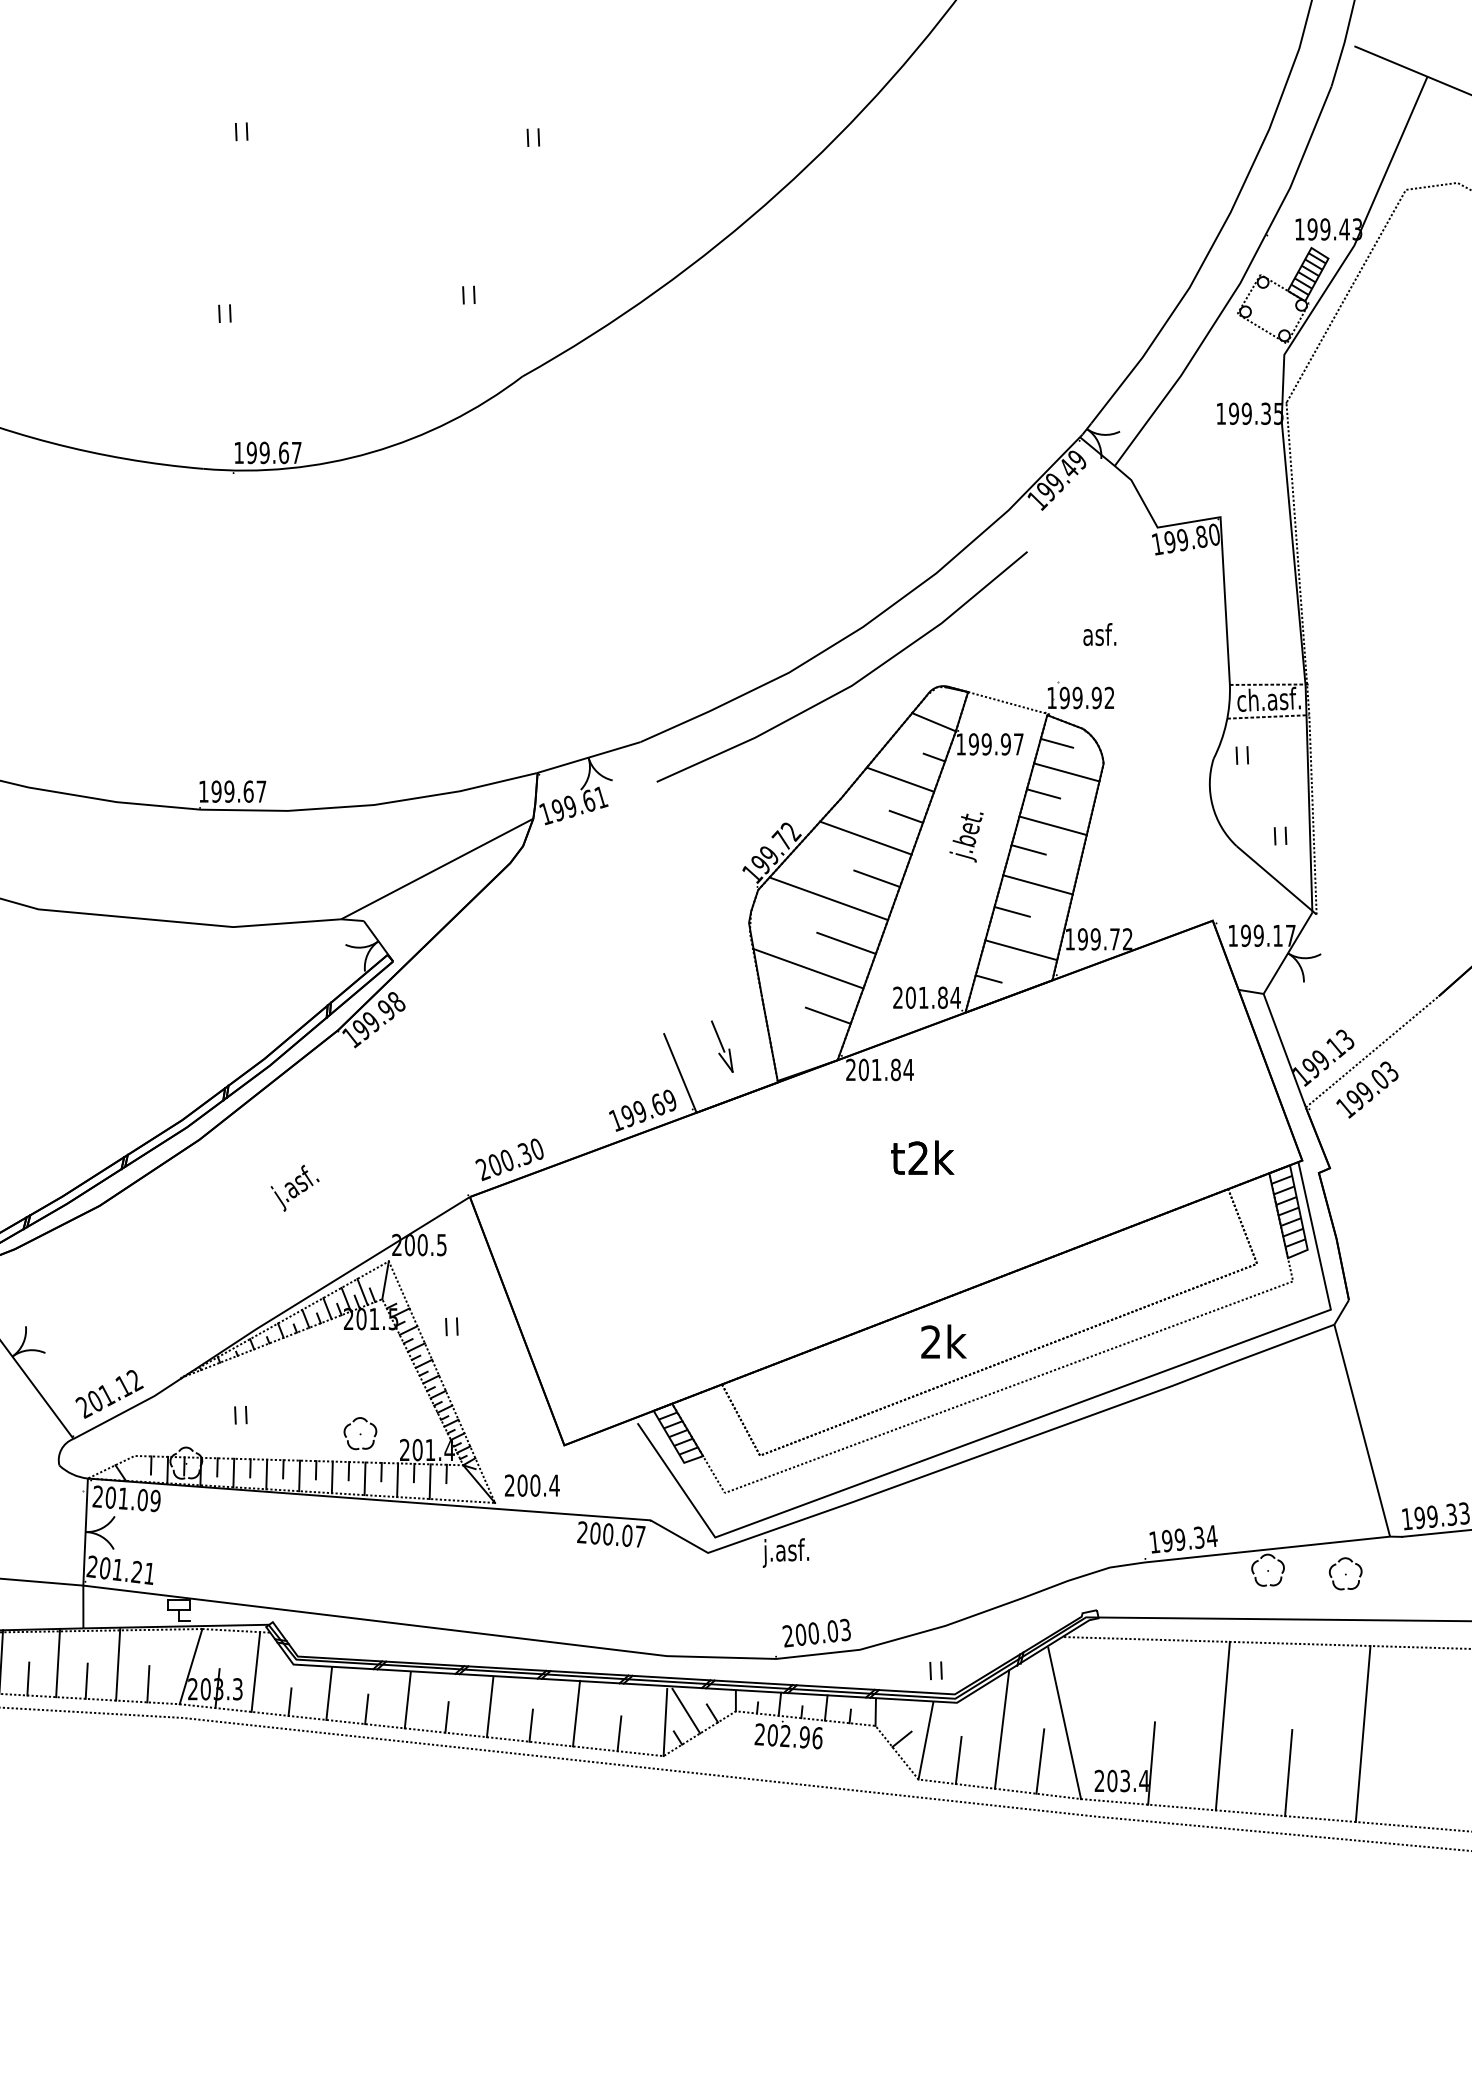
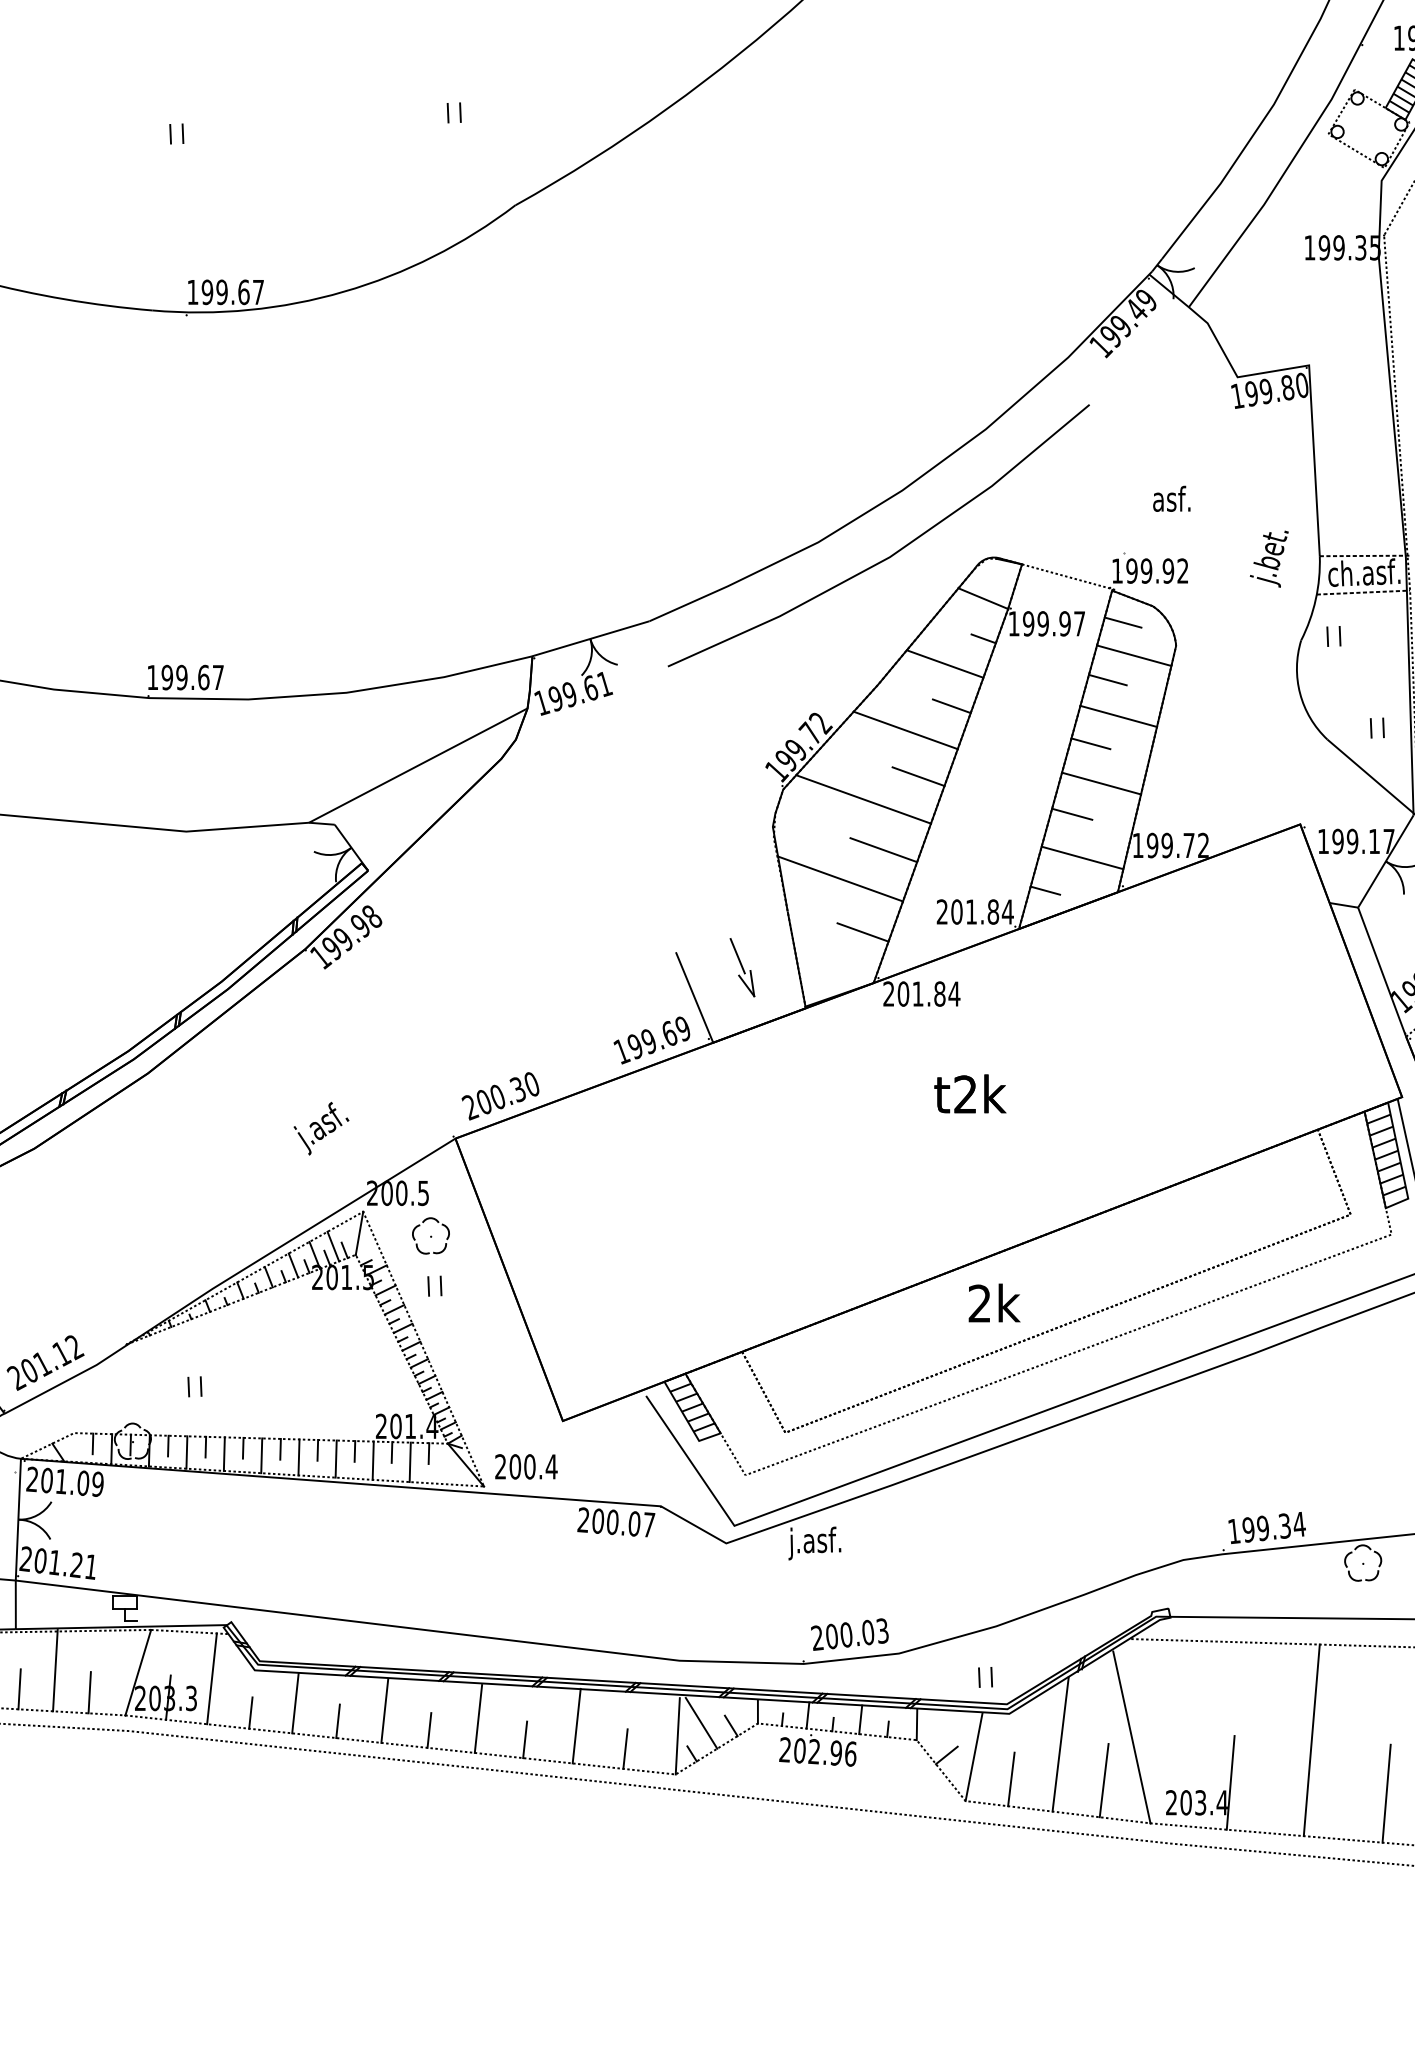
text: (966, 837) -> (1269, 559), moved
text: (294, 1187) -> (320, 1127), moved
part: (360, 1433) -> (431, 1235), moved

